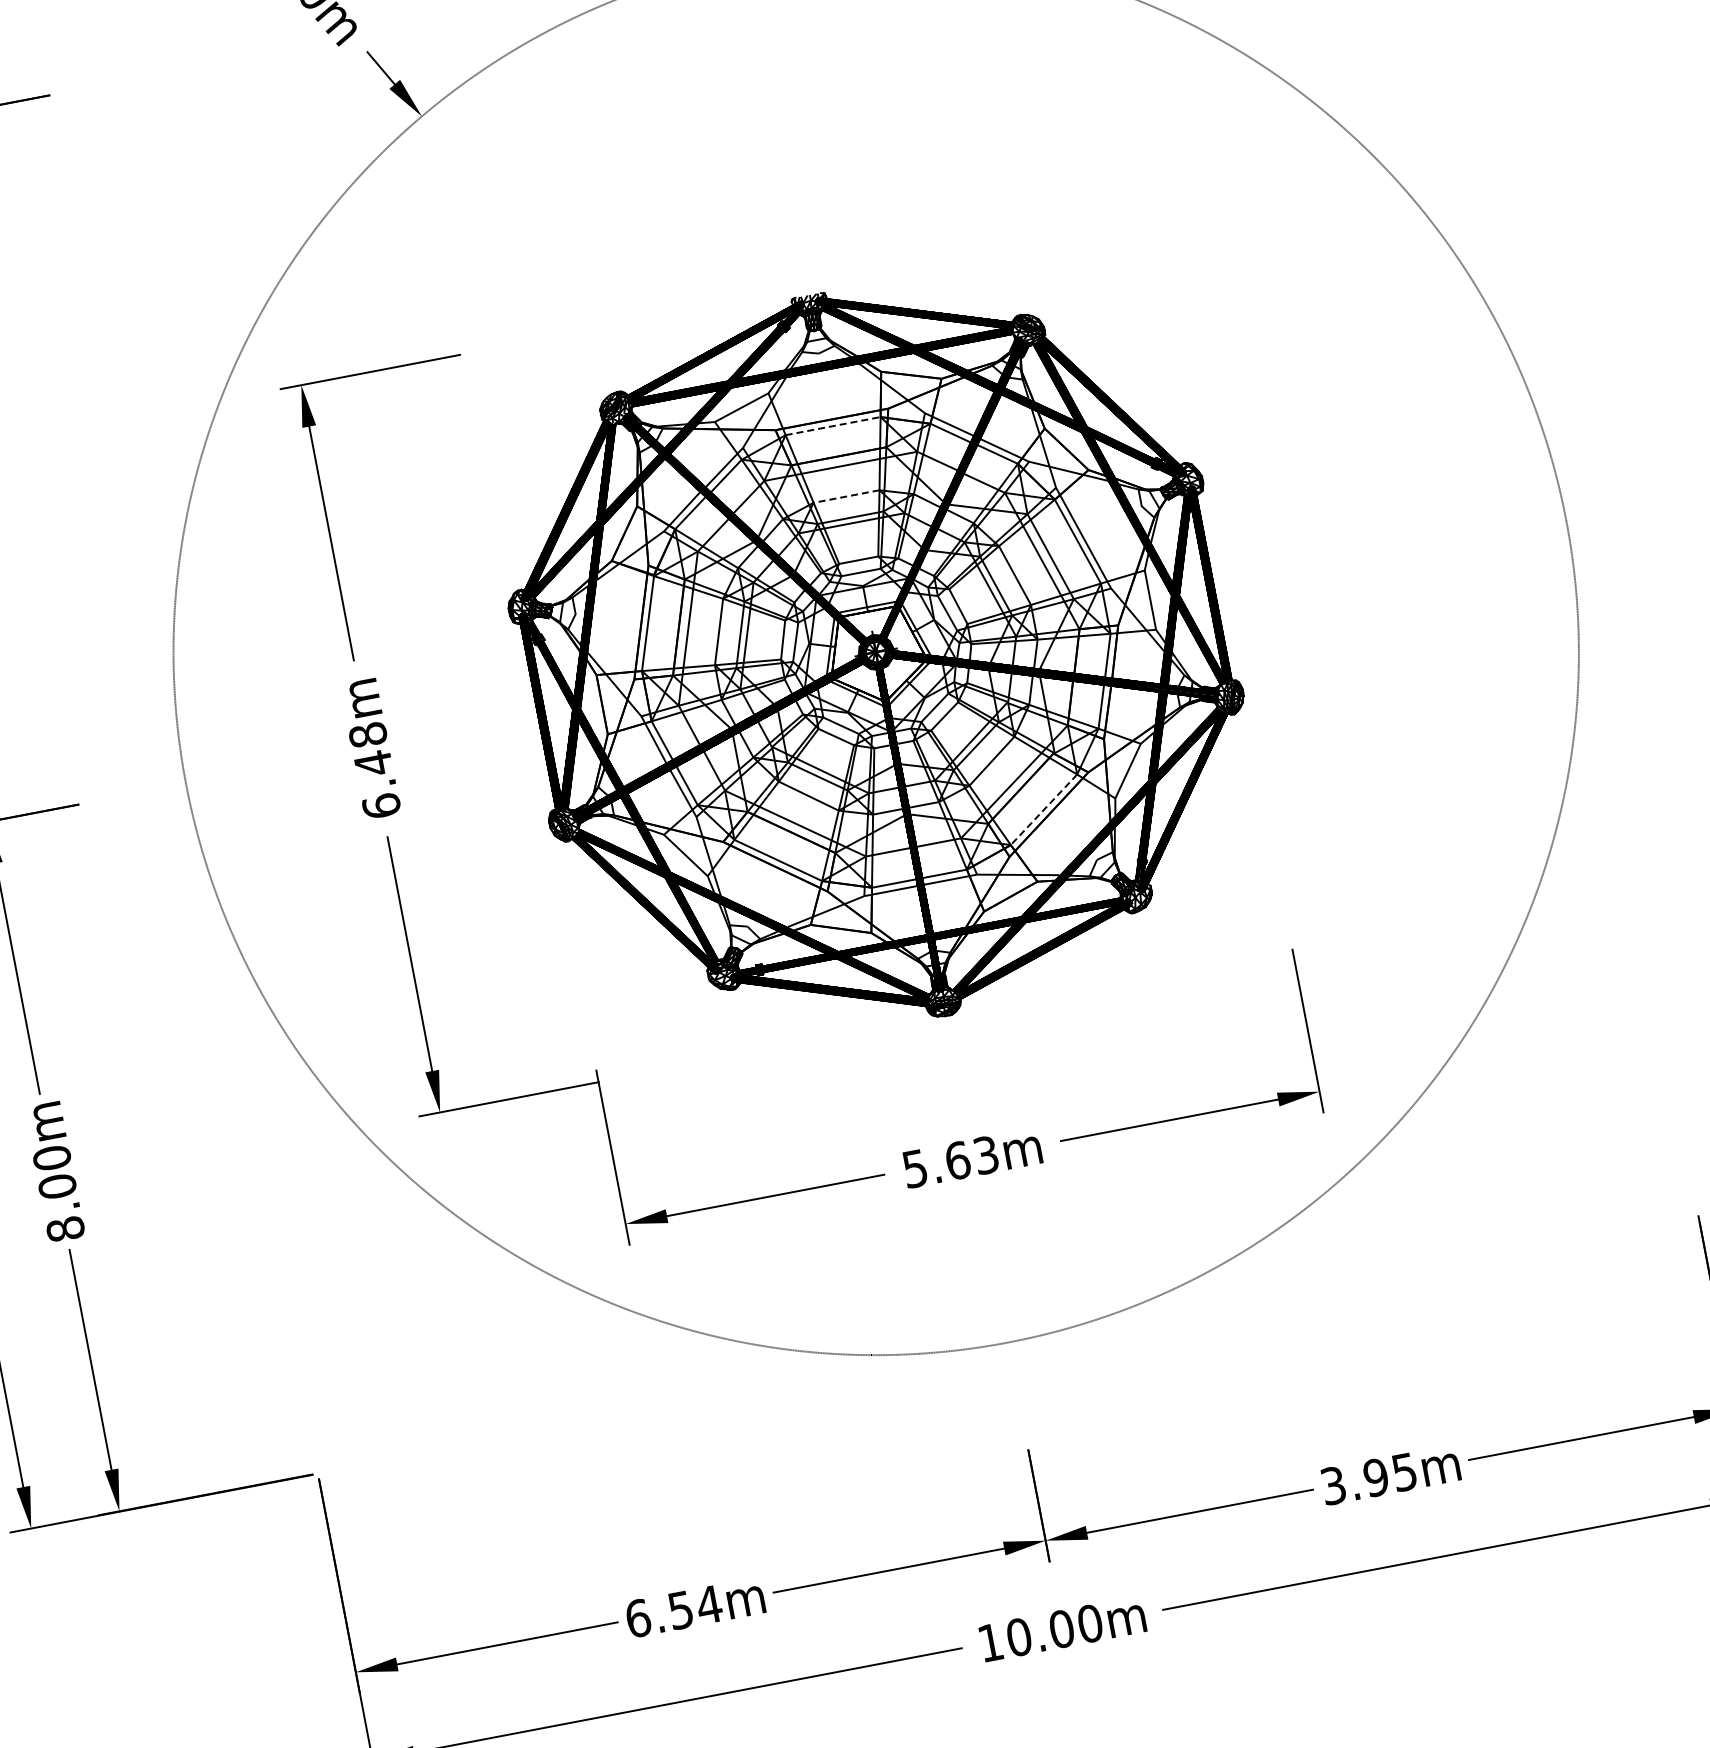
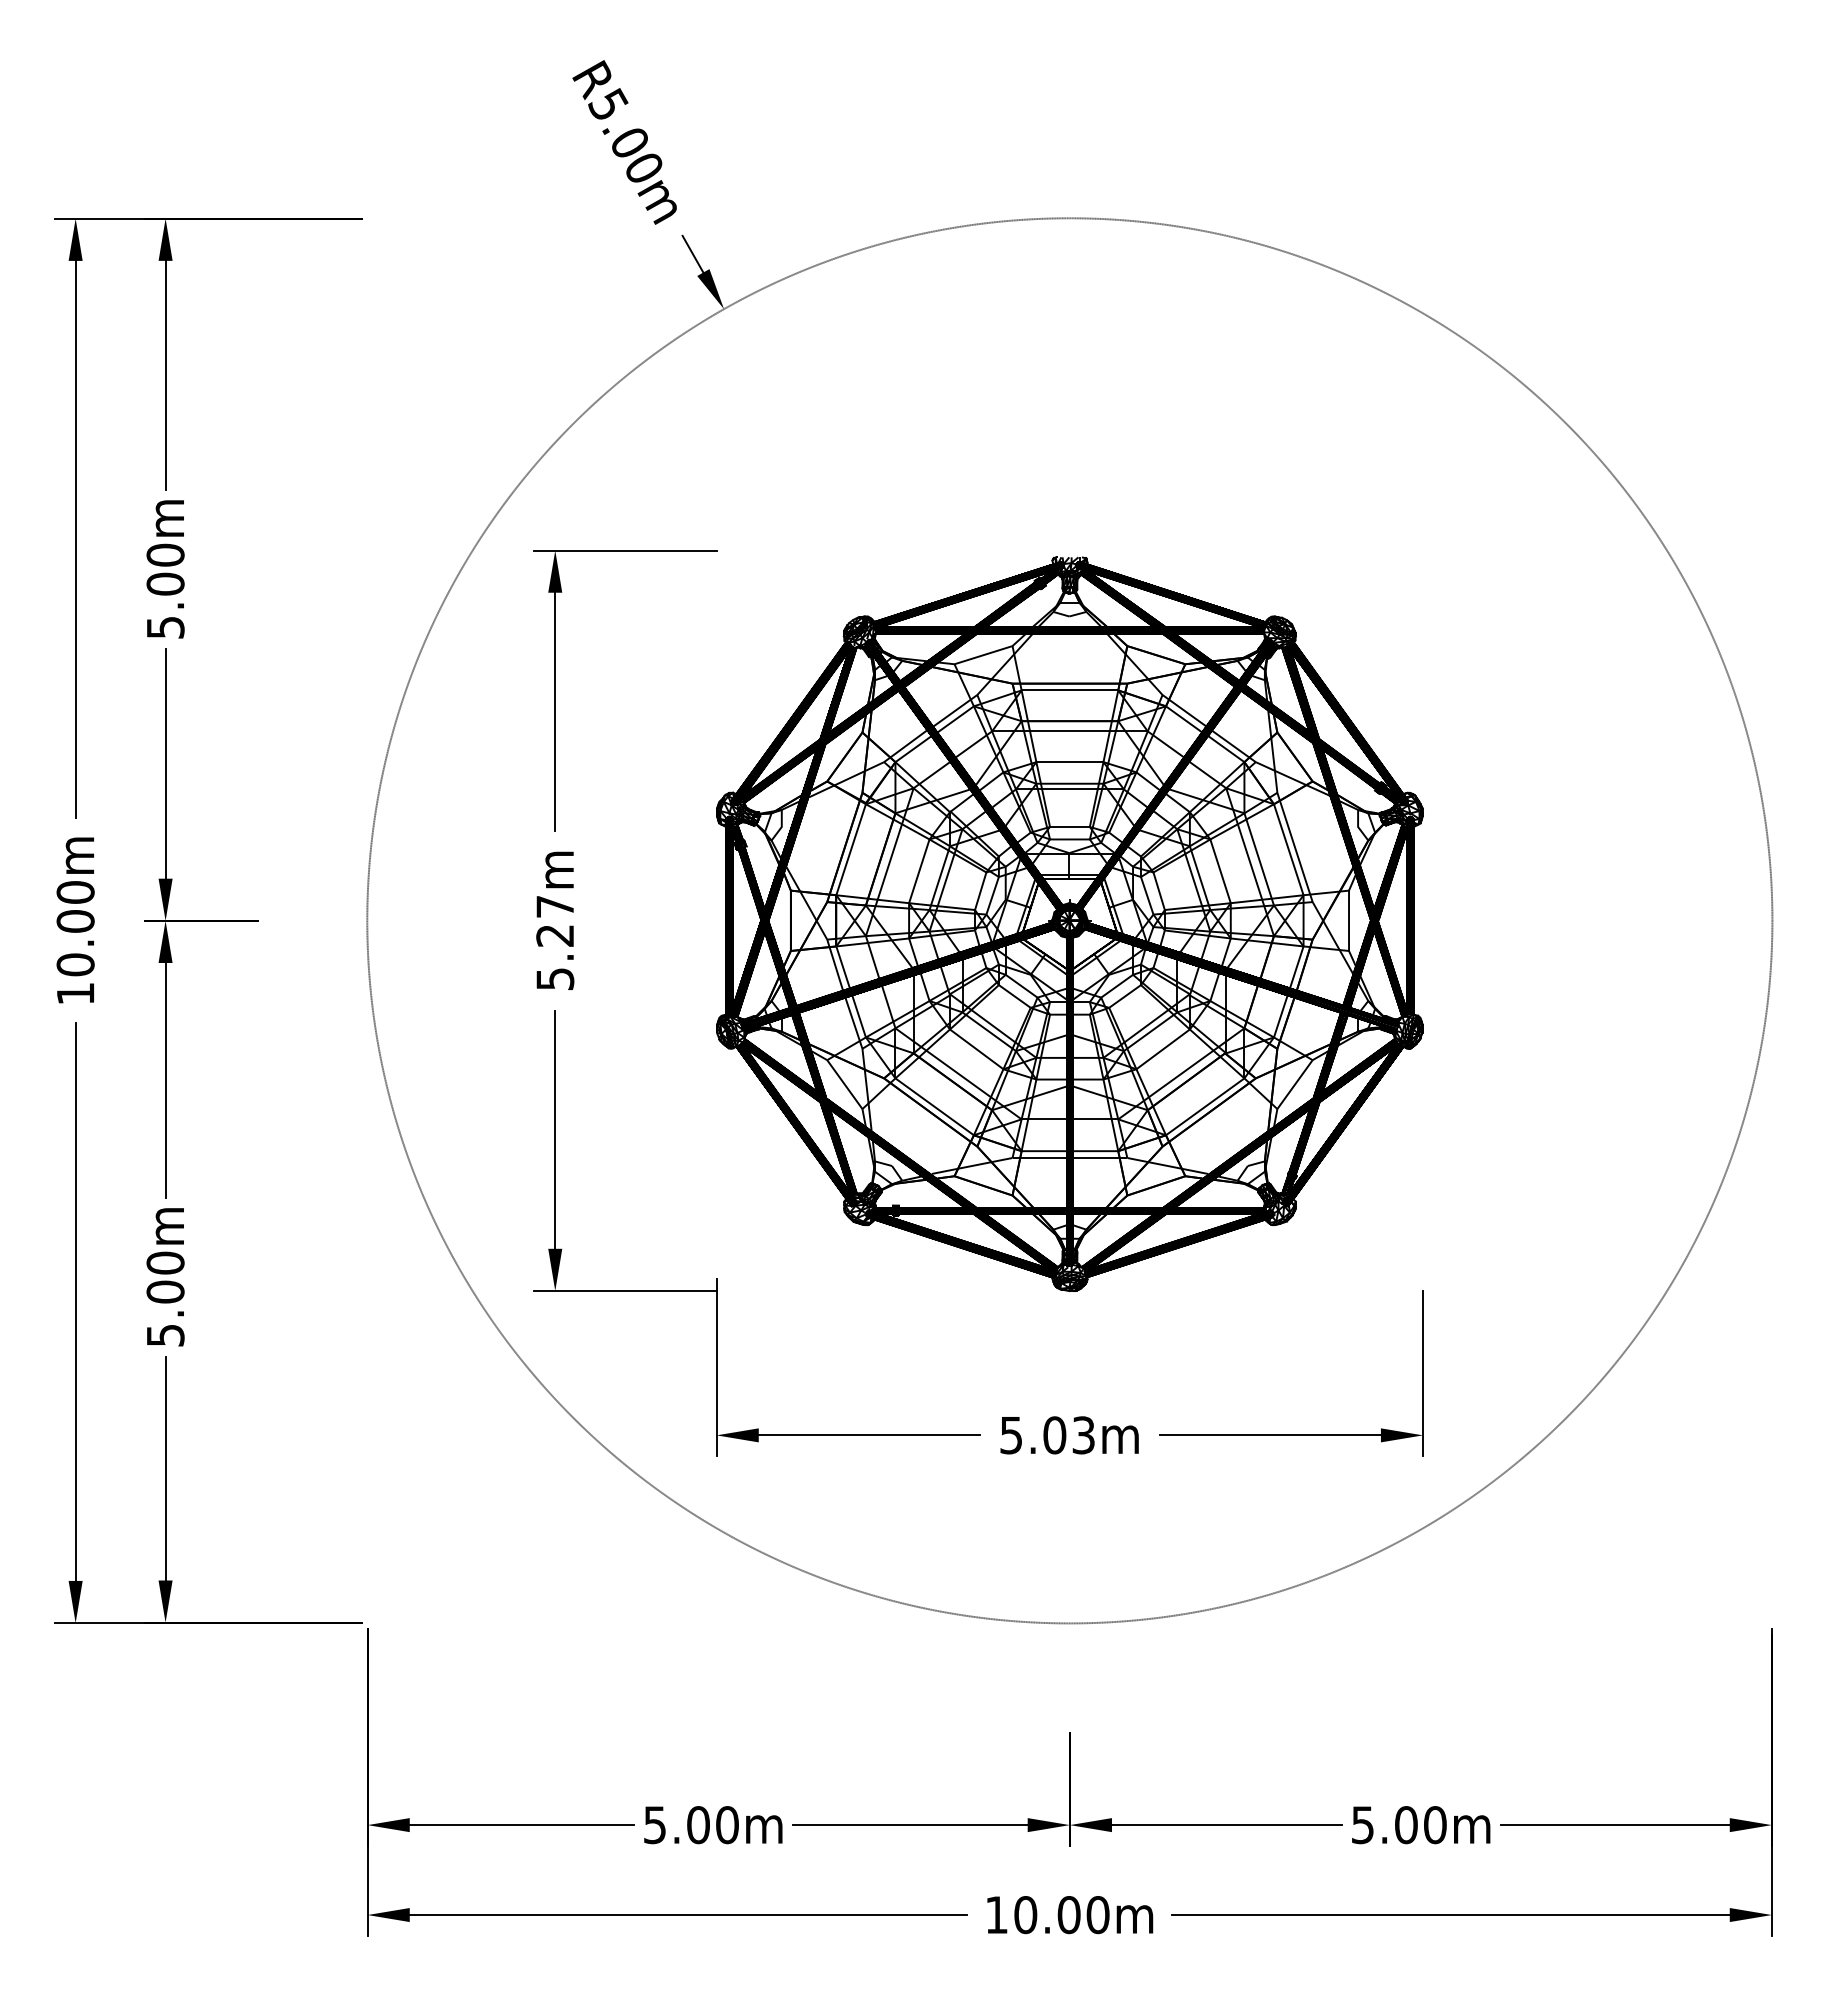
line: (833, 426) -> (1070, 690), dashed -> solid
line: (846, 496) -> (1069, 762), dashed -> solid
text: (375, 770) -> (555, 942), 6.48m -> 5.27m
line: (1043, 810) -> (1204, 1107), dashed -> solid
text: (957, 1160) -> (1054, 1435), 5.63m -> 5.03m
text: (65, 1229) -> (165, 1335), 8.00m -> 5.00m
text: (1369, 1479) -> (1399, 1825), 3.95m -> 5.00m
text: (674, 1611) -> (691, 1825), 6.54m -> 5.00m

